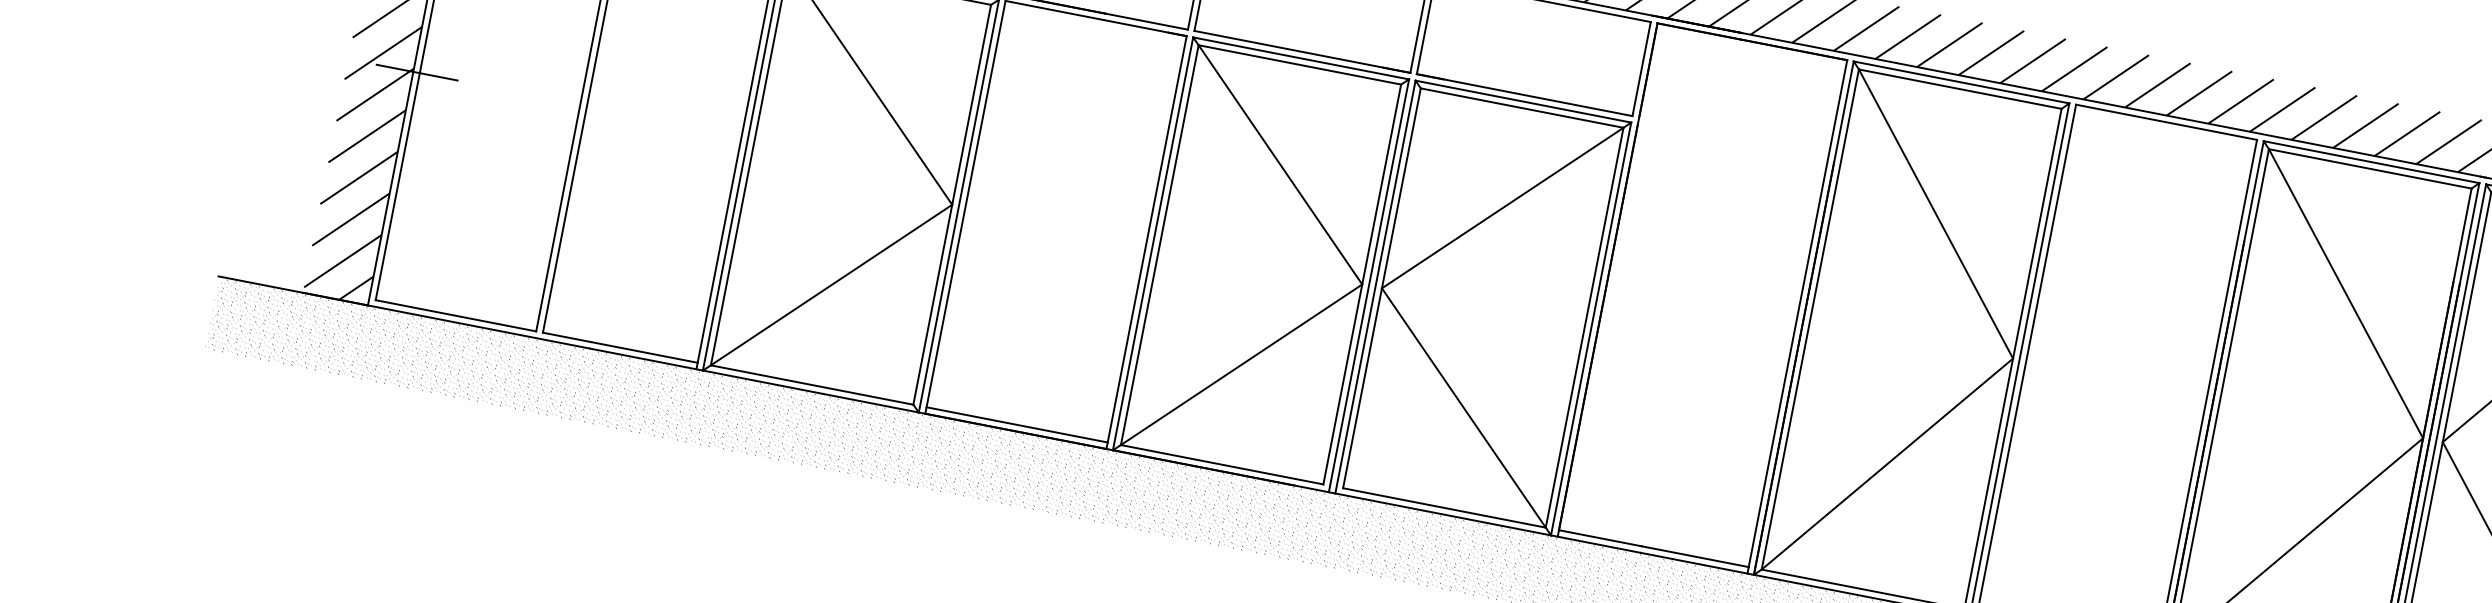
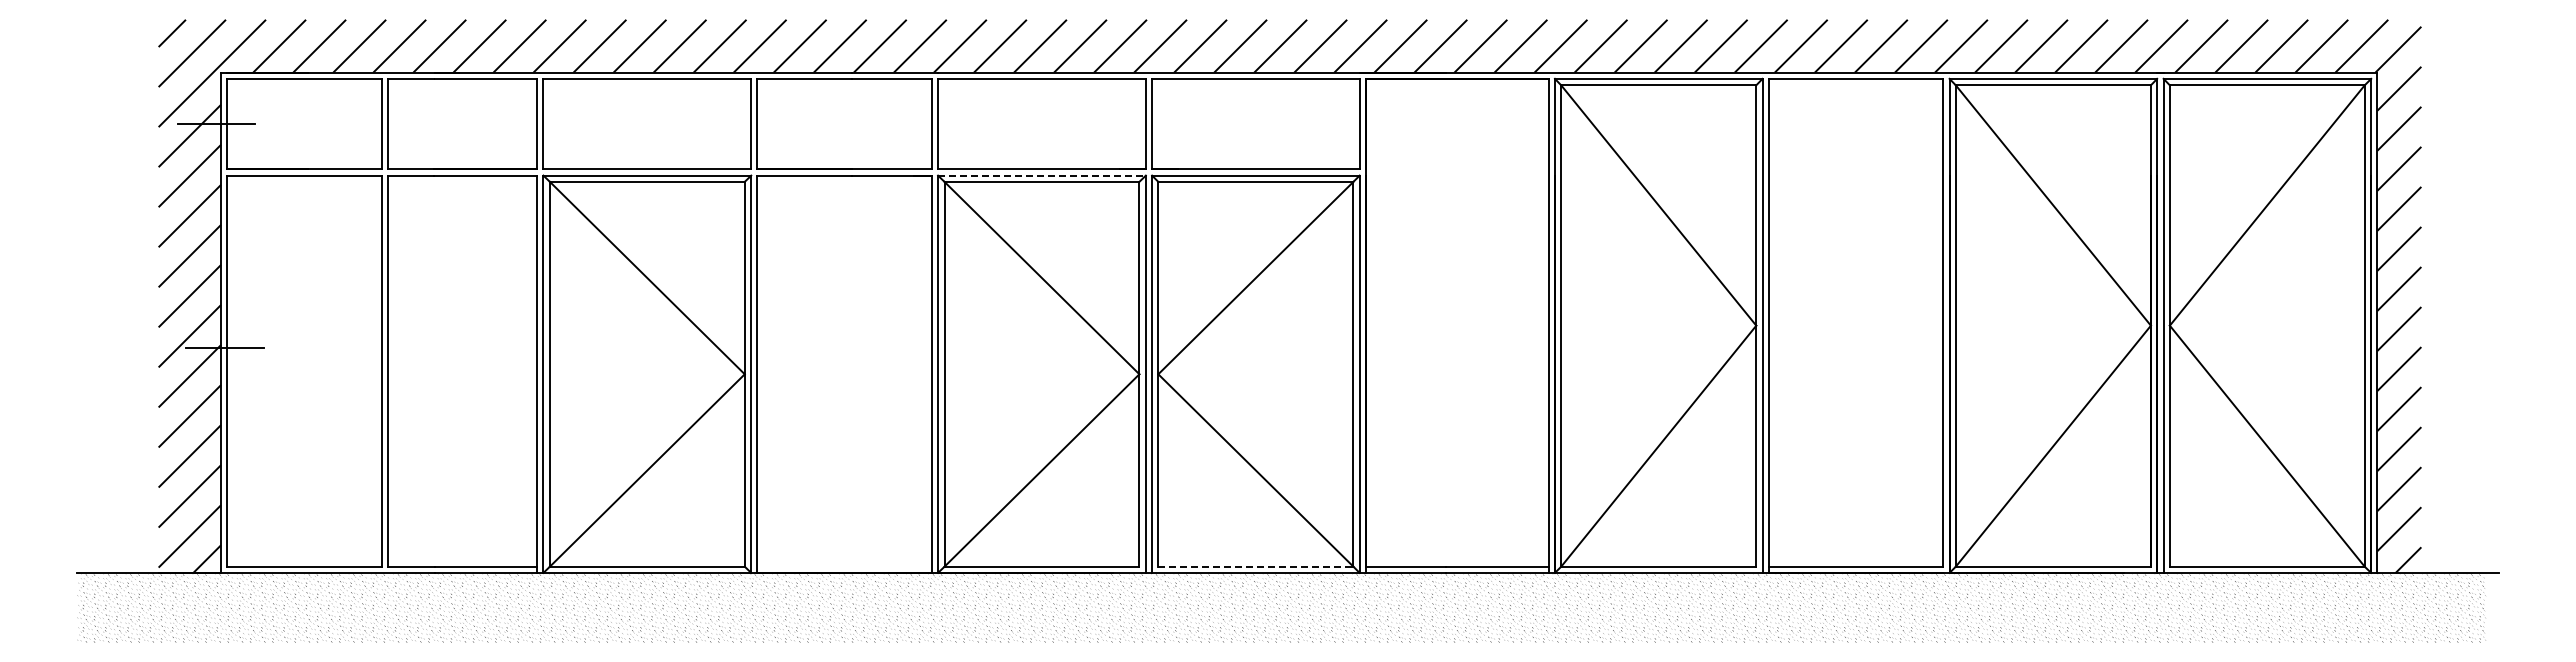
line: (1300, 58) -> (1041, 175), solid -> dashed
line: (1017, 424) -> (844, 566), removed
line: (1444, 507) -> (1255, 566), solid -> dashed

